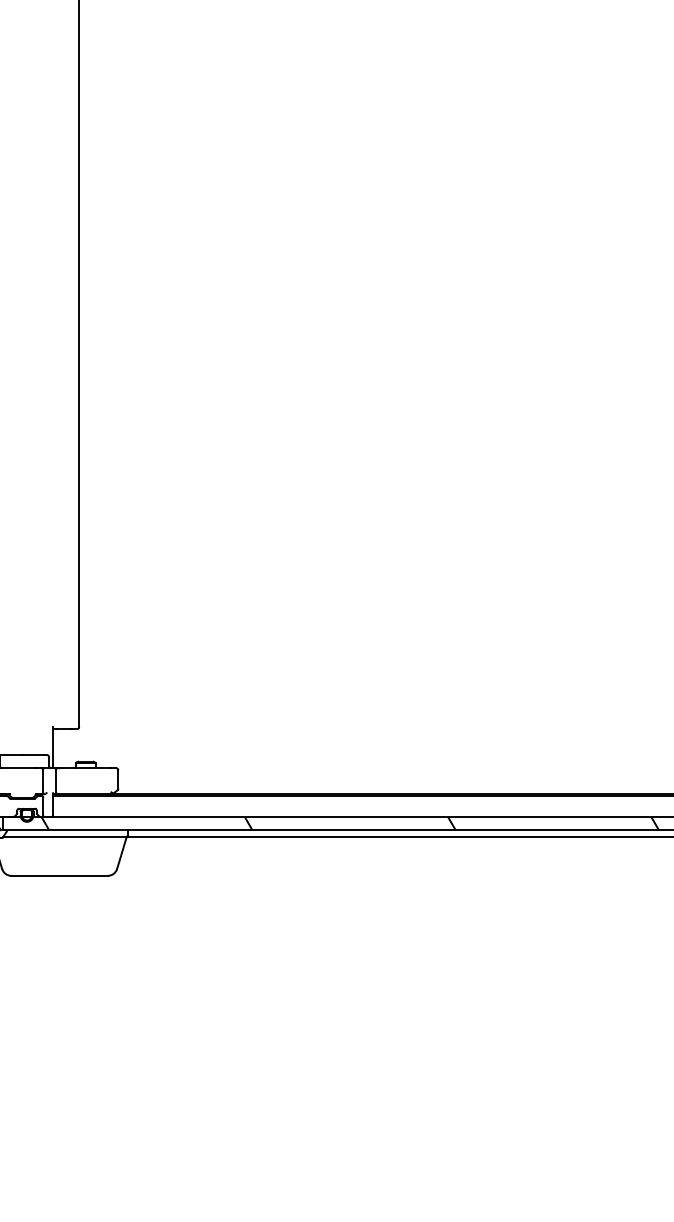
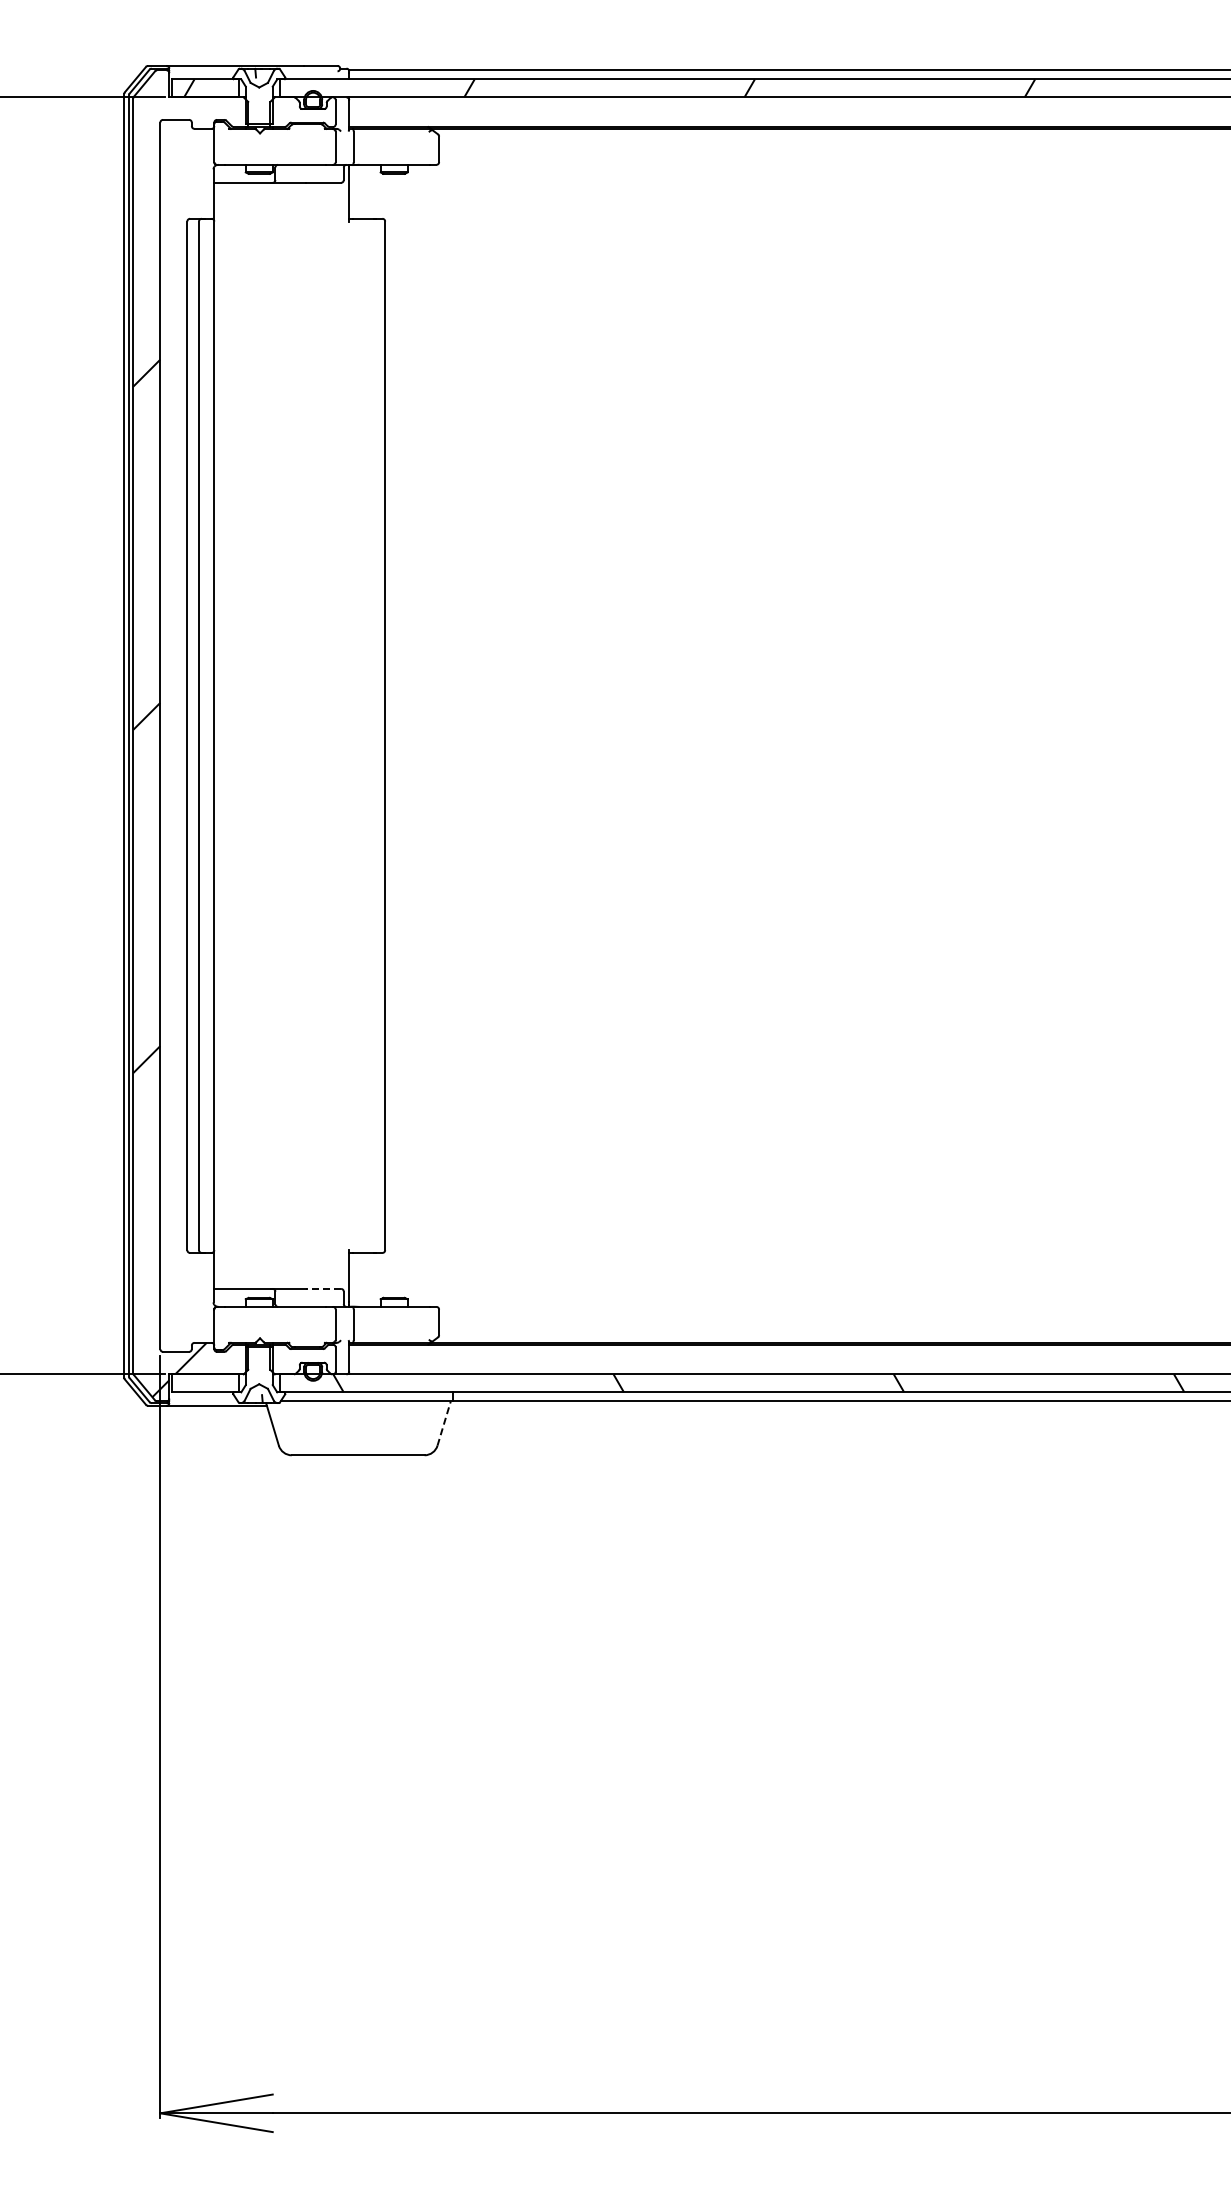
line: (34, 754) -> (323, 1288), solid -> dashed
line: (122, 852) -> (444, 1423), solid -> dashed

